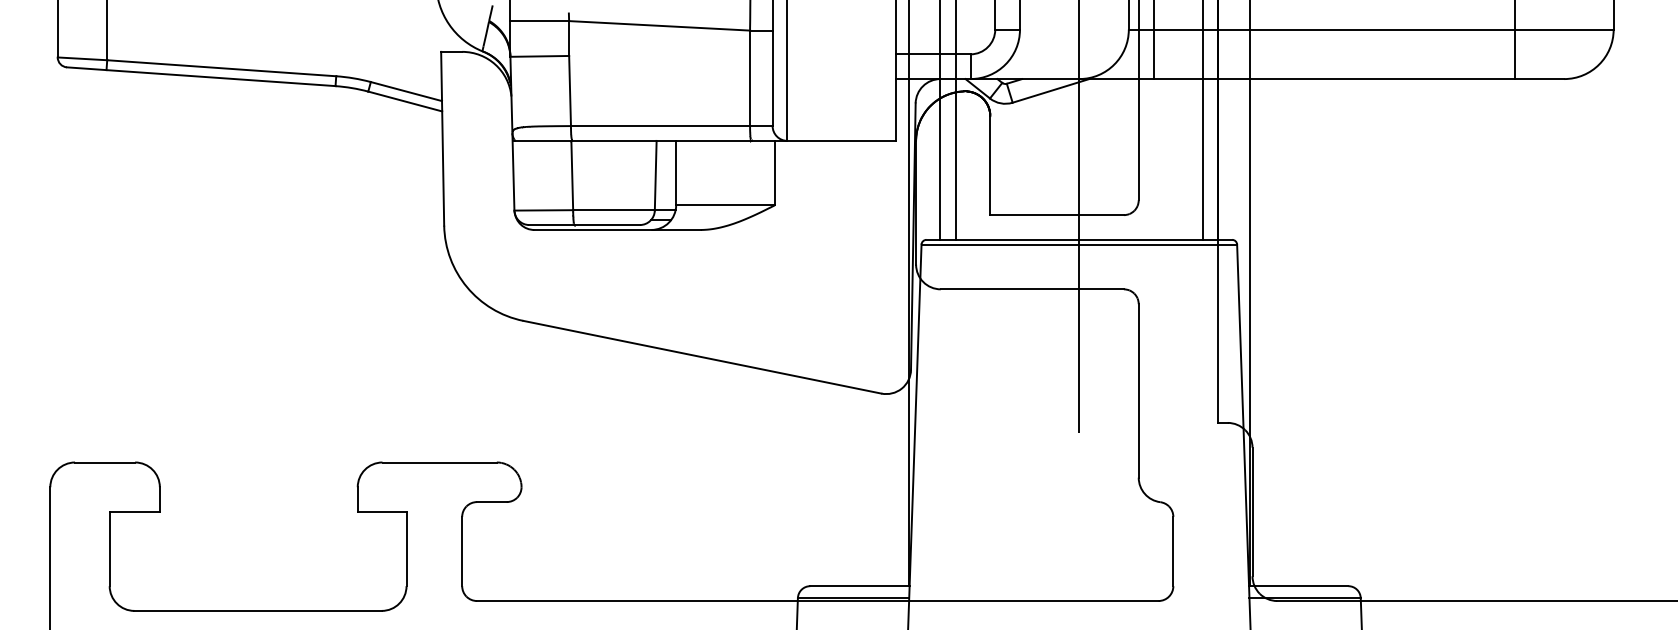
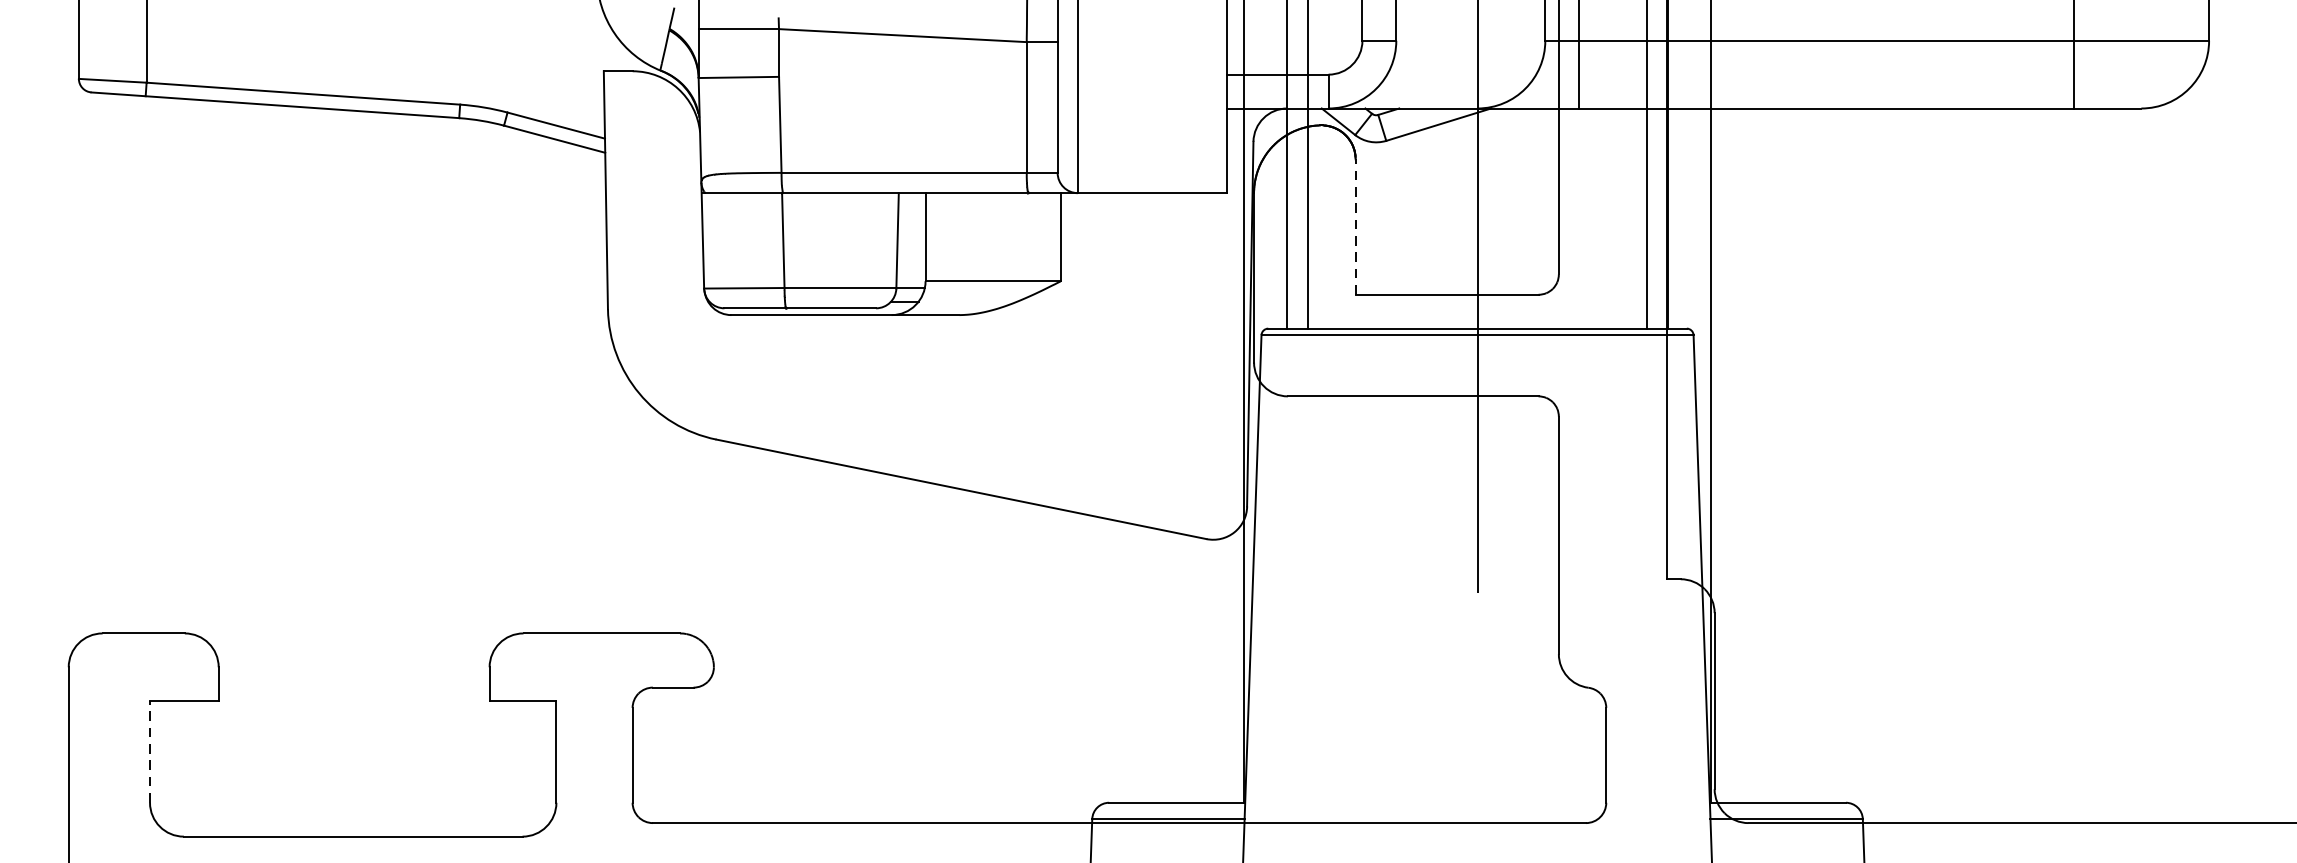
line: (990, 165) -> (1355, 226), solid -> dashed
line: (109, 548) -> (149, 751), solid -> dashed

